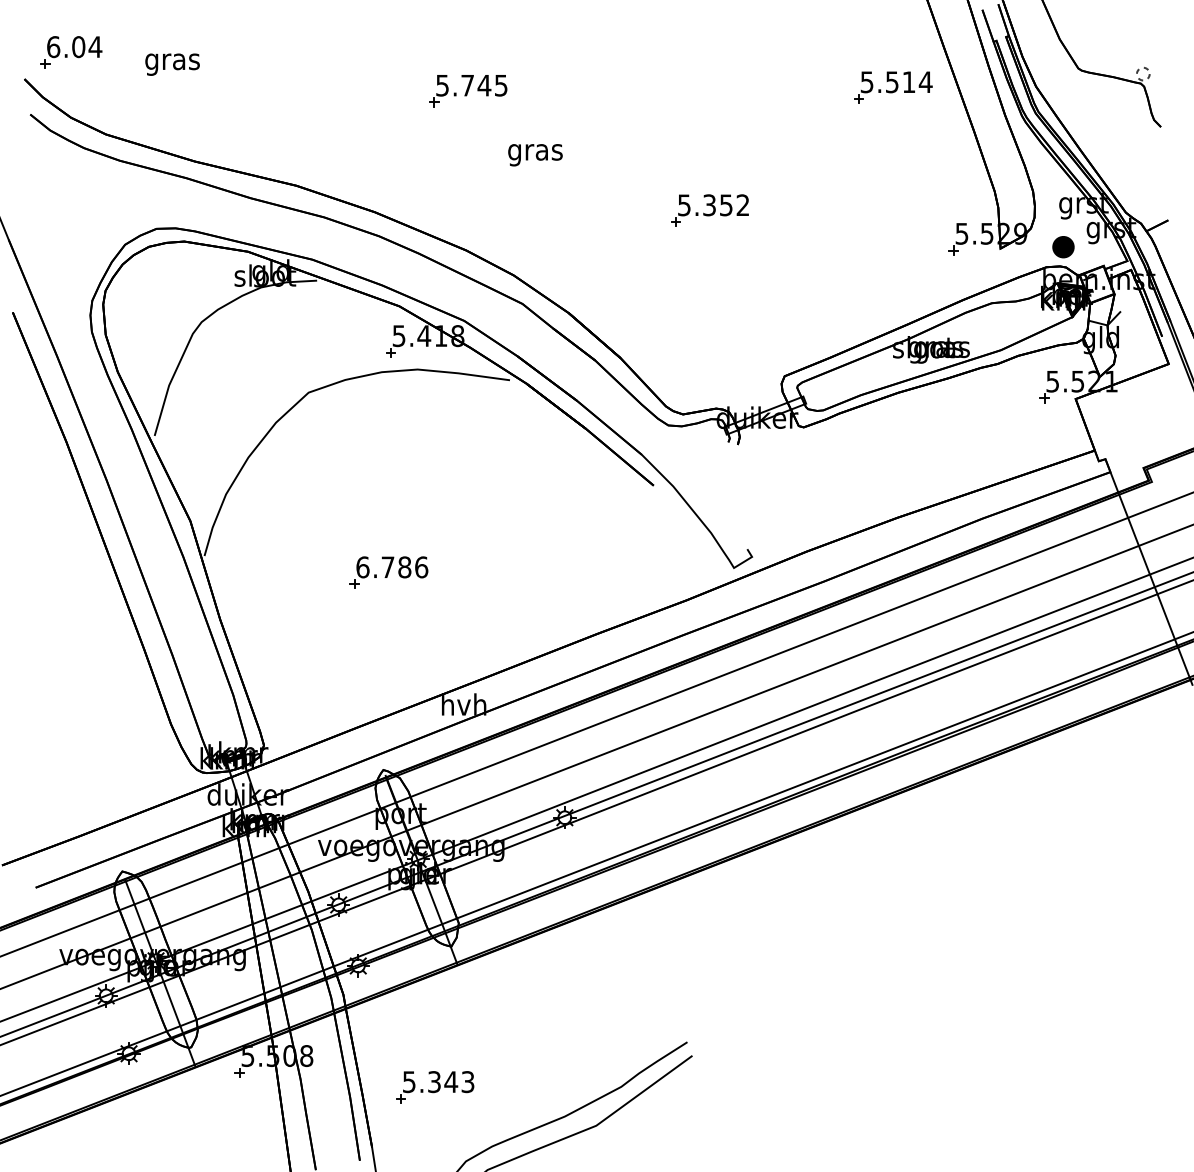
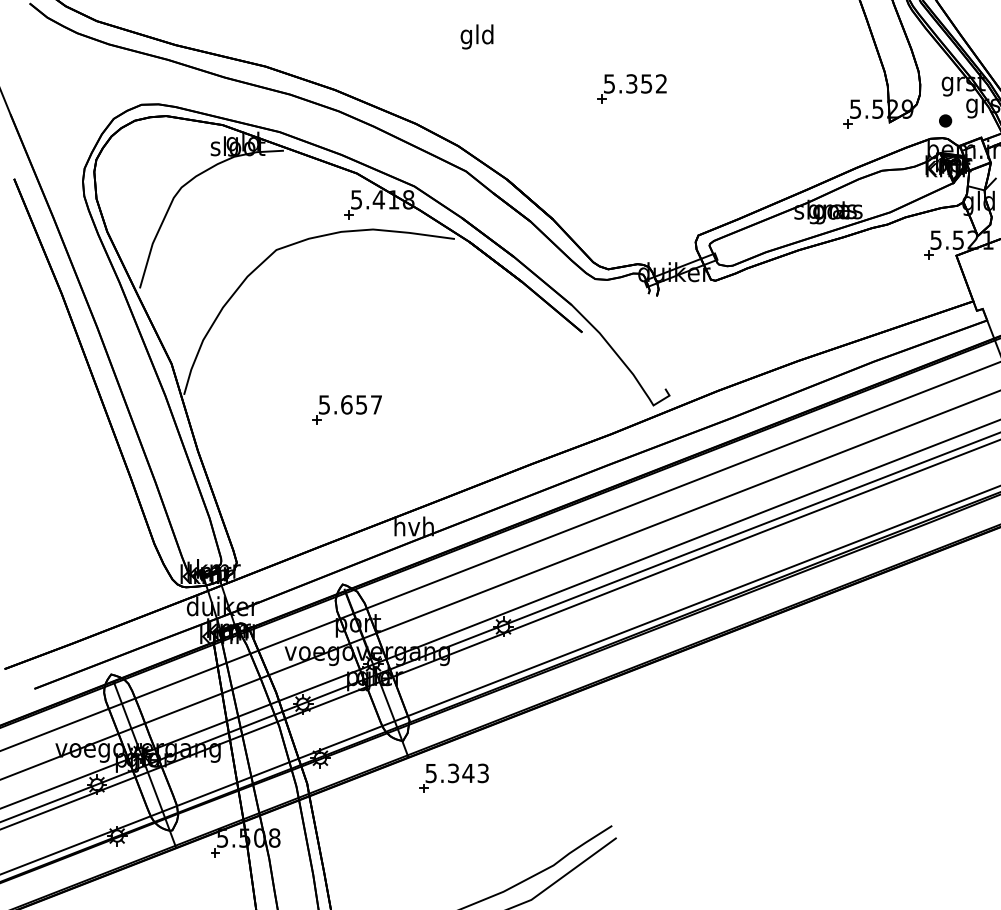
text: (535, 152) -> (477, 37), gras -> gld
part: (1063, 246) -> (945, 120), size x0.62
text: (392, 567) -> (350, 405), 6.786 -> 5.657
part: (435, 1087) -> (454, 778), moved

